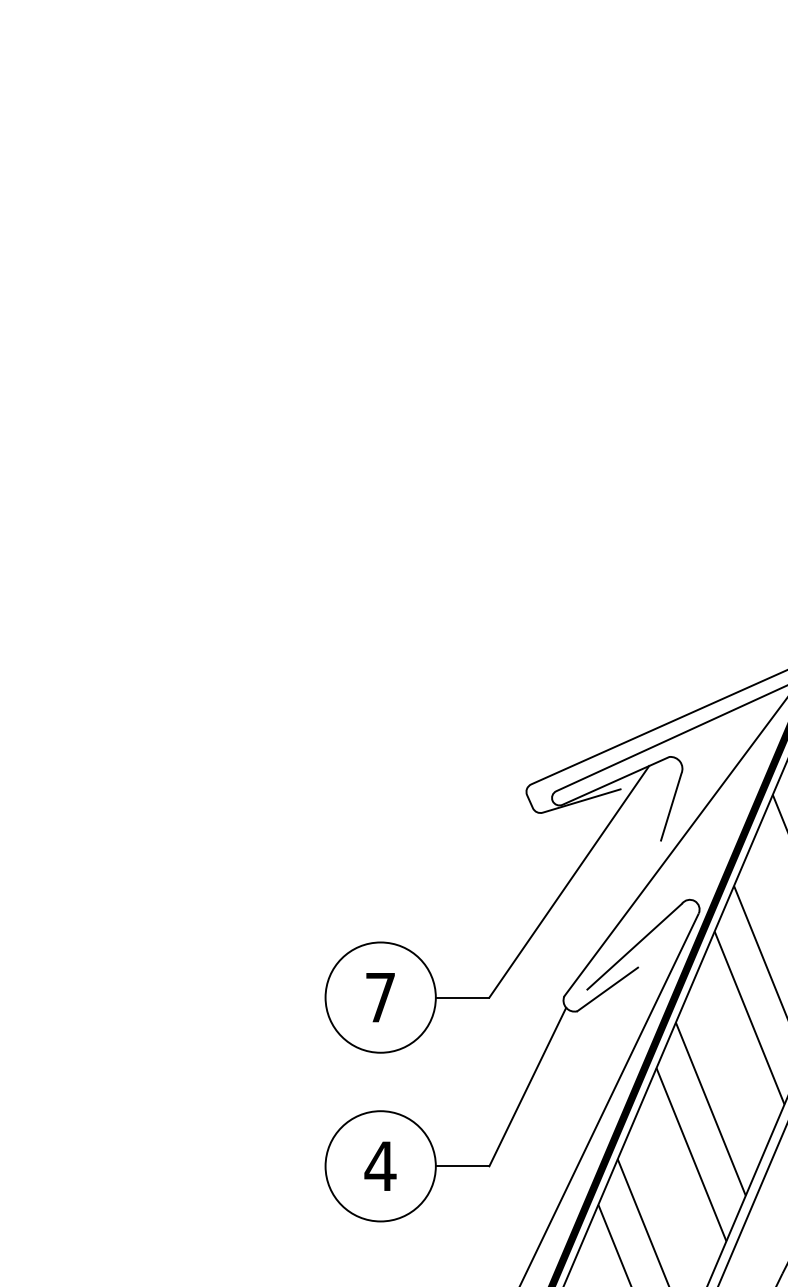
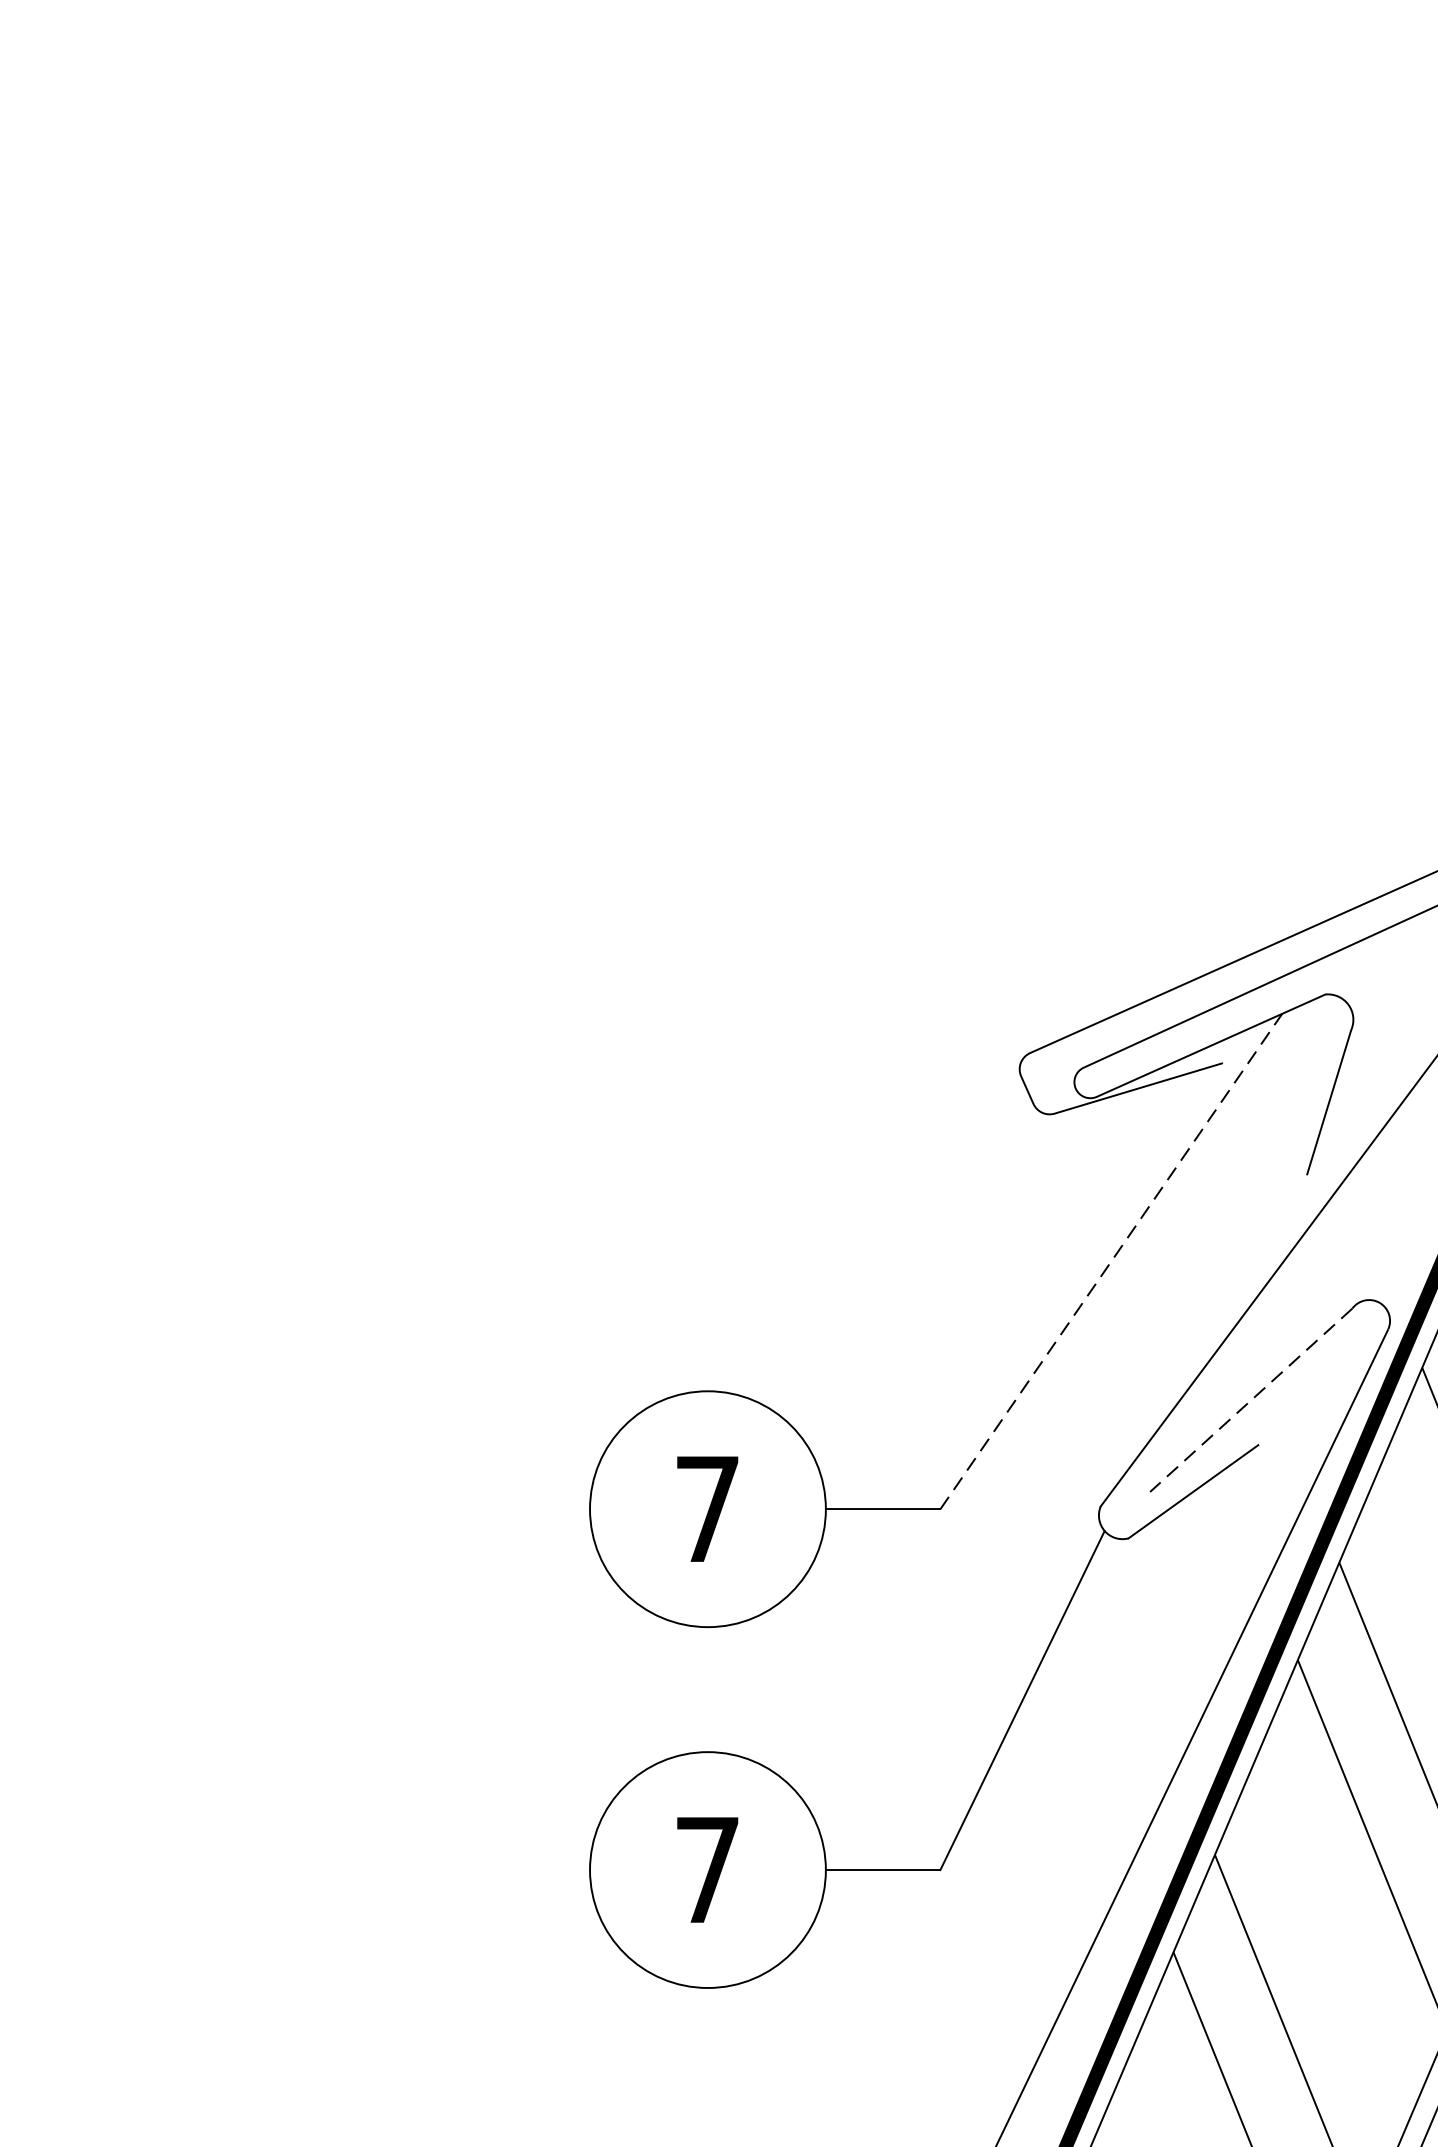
line: (569, 881) -> (1111, 1260), solid -> dashed
line: (634, 946) -> (1250, 1399), solid -> dashed
text: (380, 1165) -> (707, 1868), 4 -> 7

